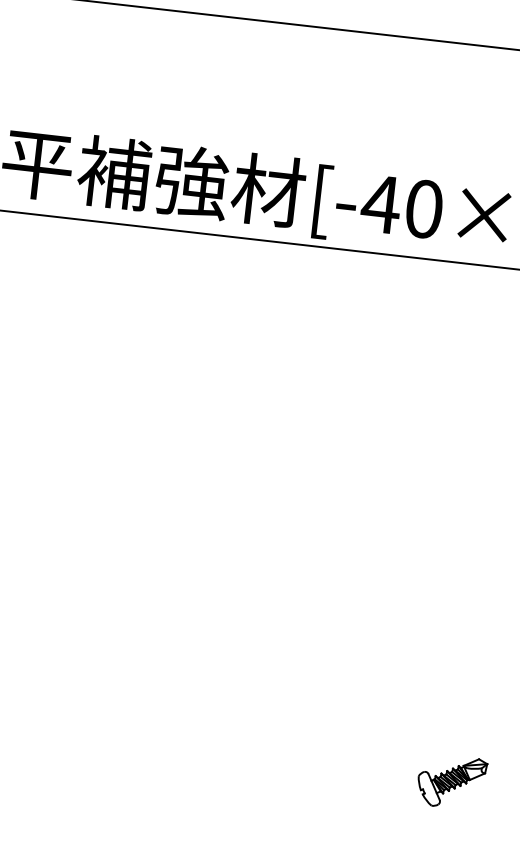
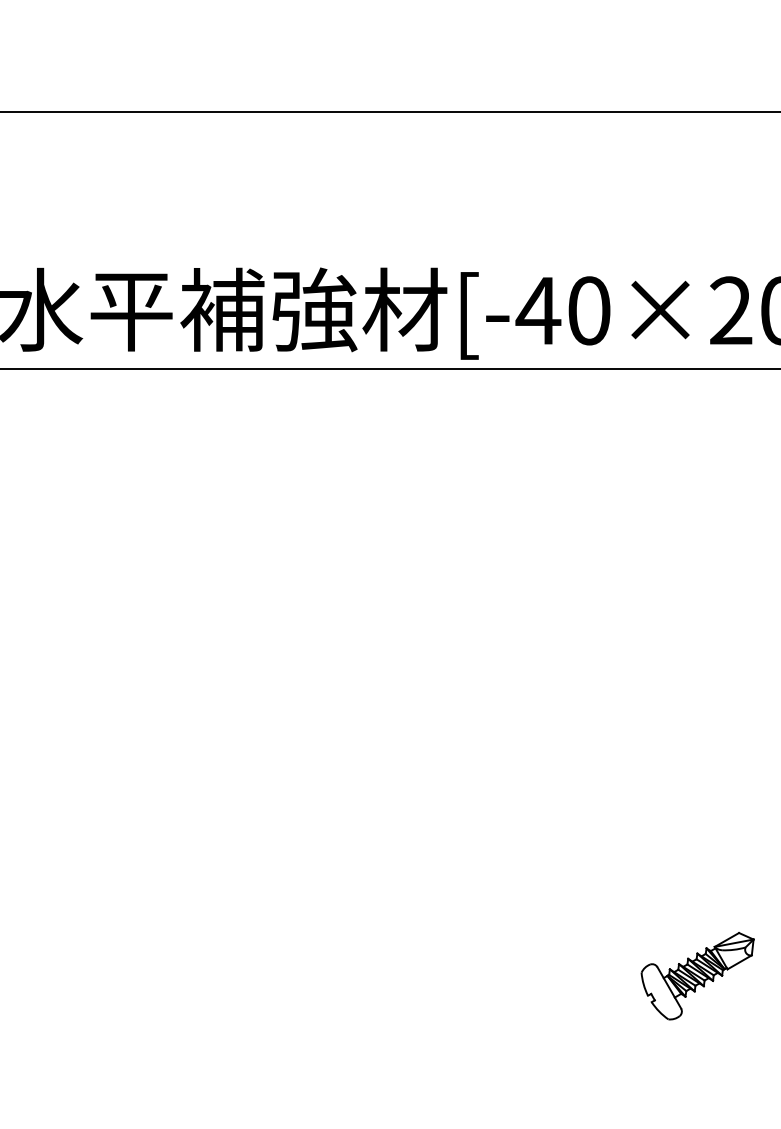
part: (451, 782) -> (697, 976), size x1.43

